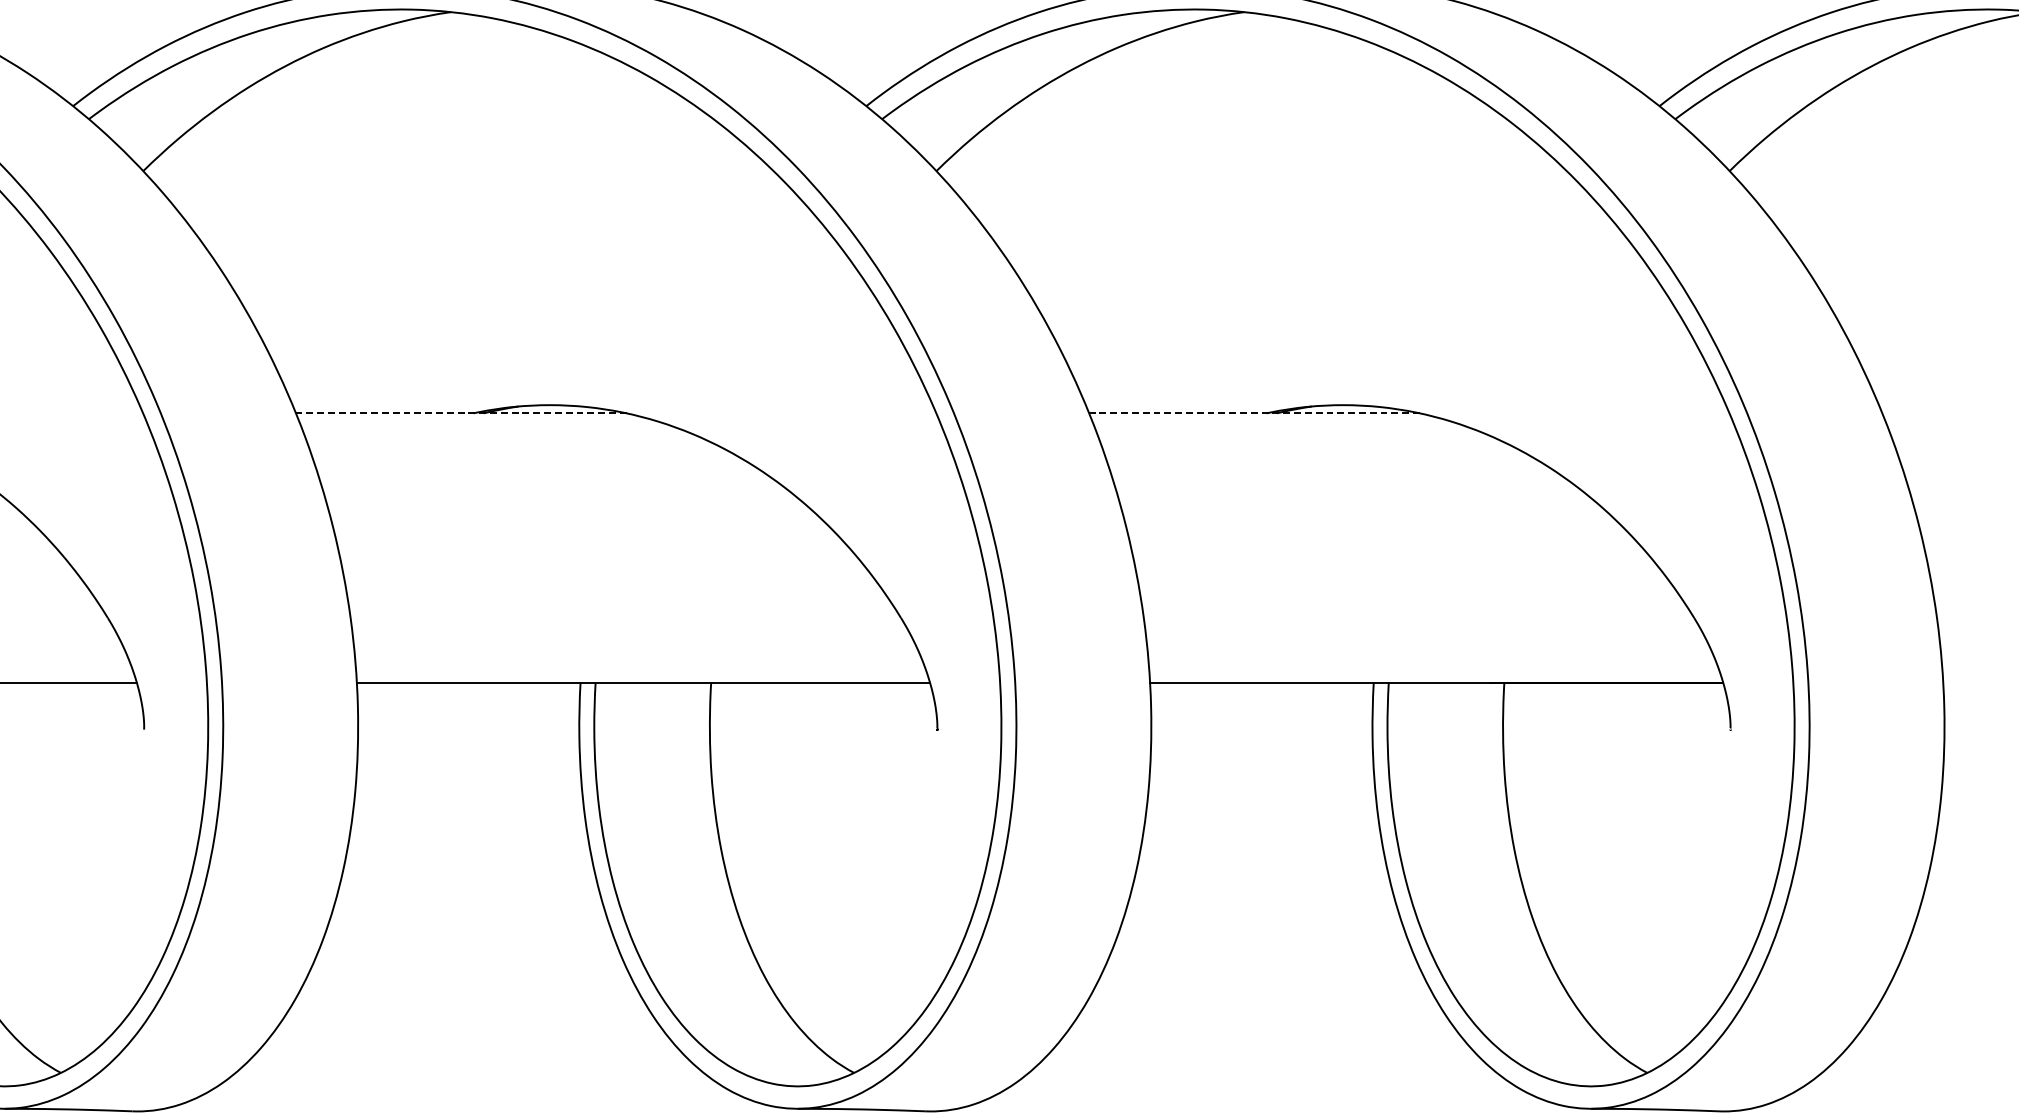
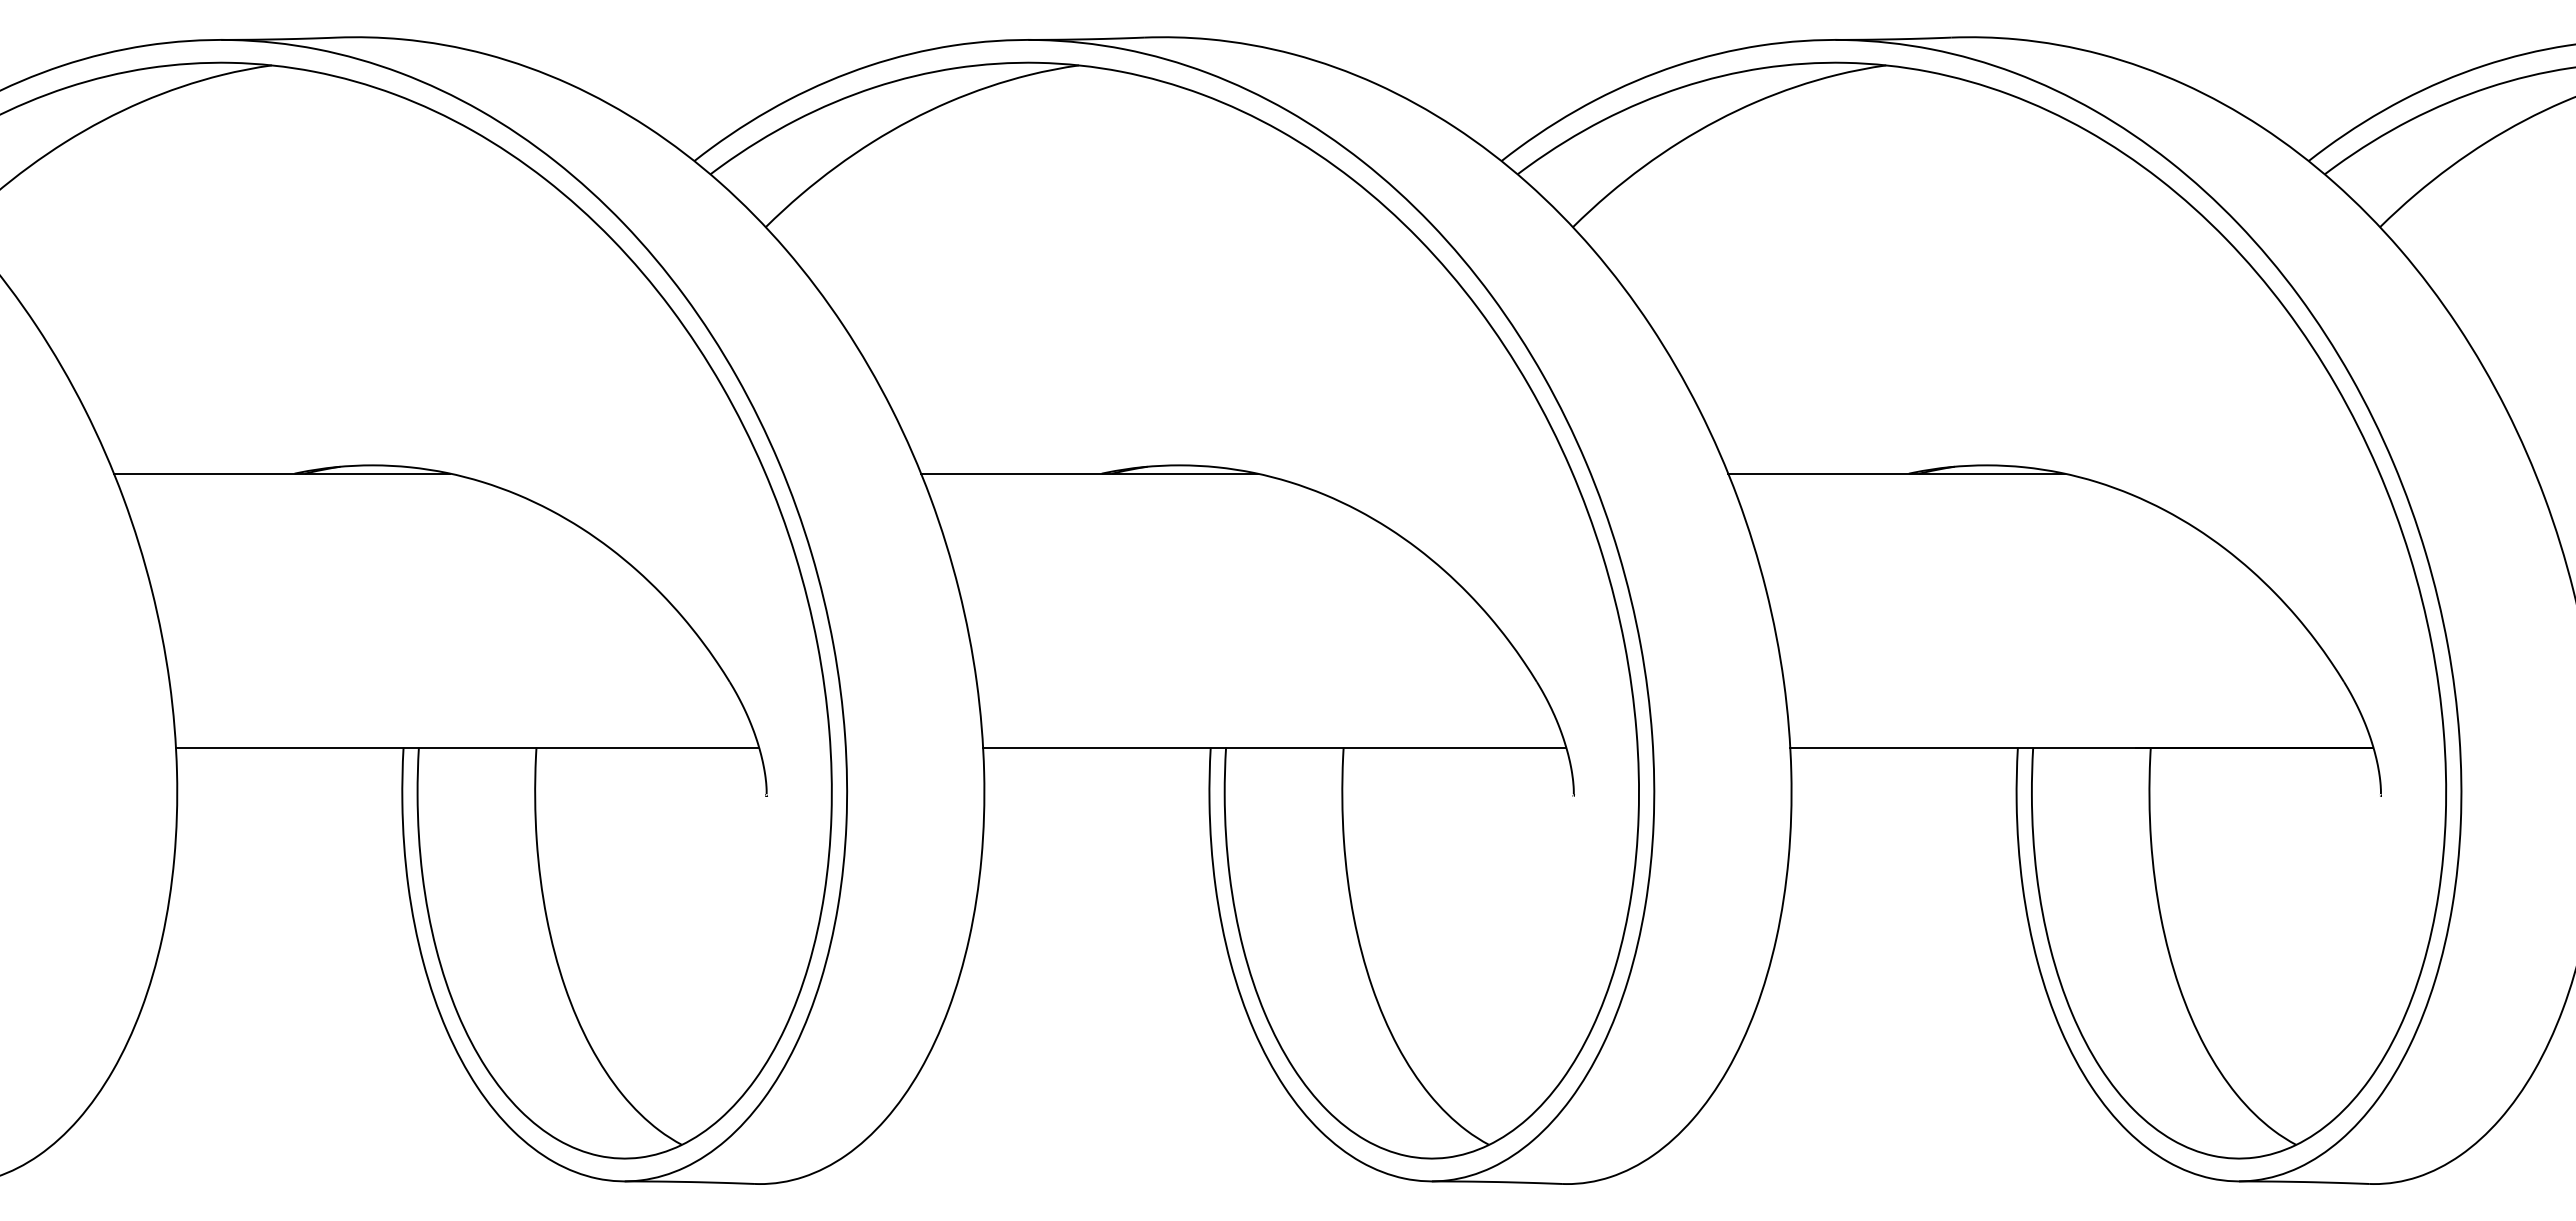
line: (460, 413) -> (1088, 473), dashed -> solid
line: (1254, 413) -> (1896, 473), dashed -> solid

